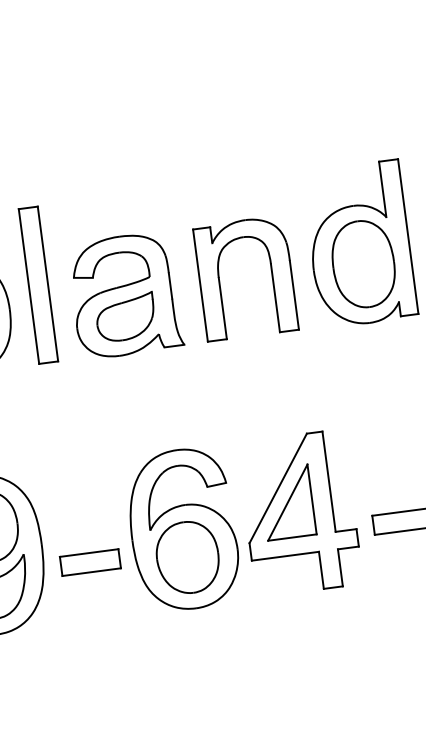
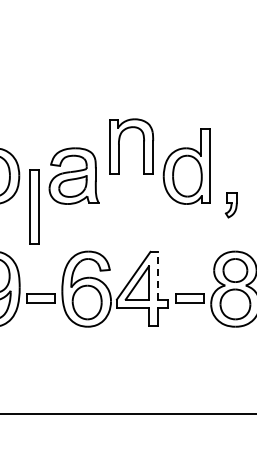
part: (220, 281) -> (119, 146), moved
part: (39, 284) -> (34, 206), moved
line: (328, 481) -> (157, 275), solid -> dashed

